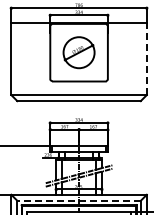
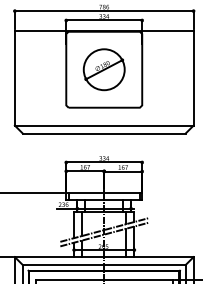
line: (146, 59) -> (193, 78), dashed -> solid
line: (79, 200) -> (104, 264), dashed -> solid

